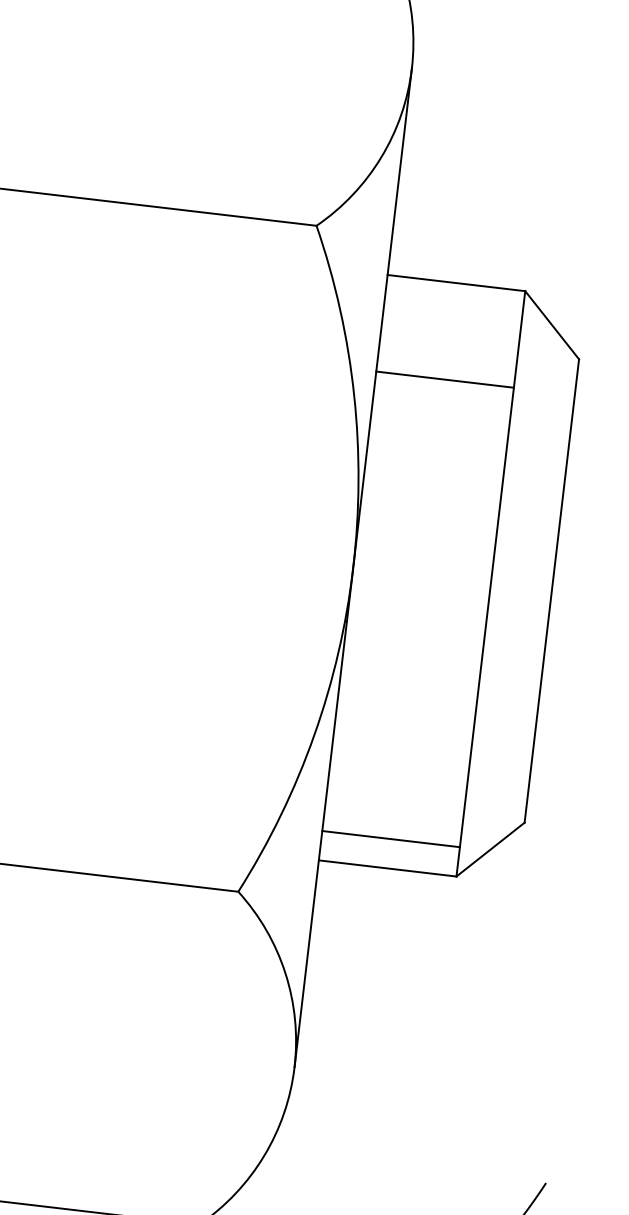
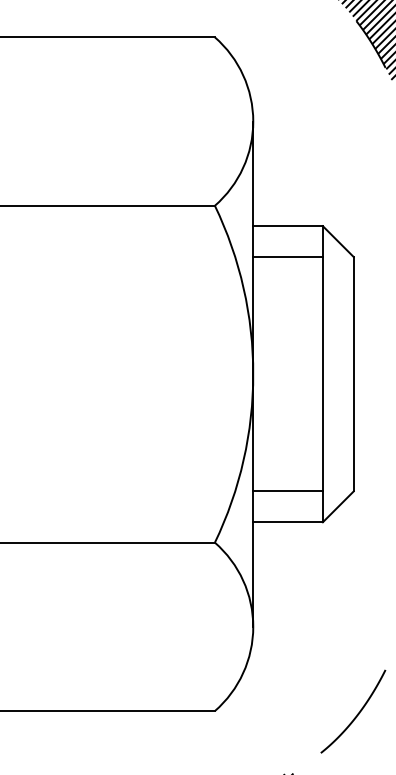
line: (443, 380) -> (287, 257), moved
line: (389, 839) -> (287, 491), moved

